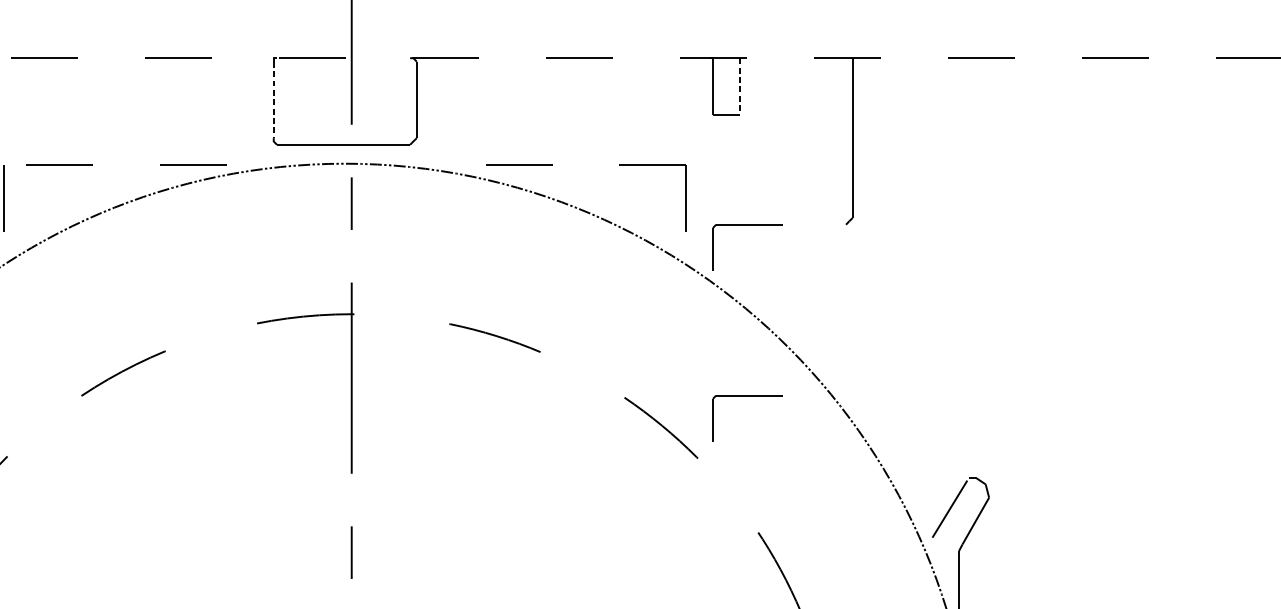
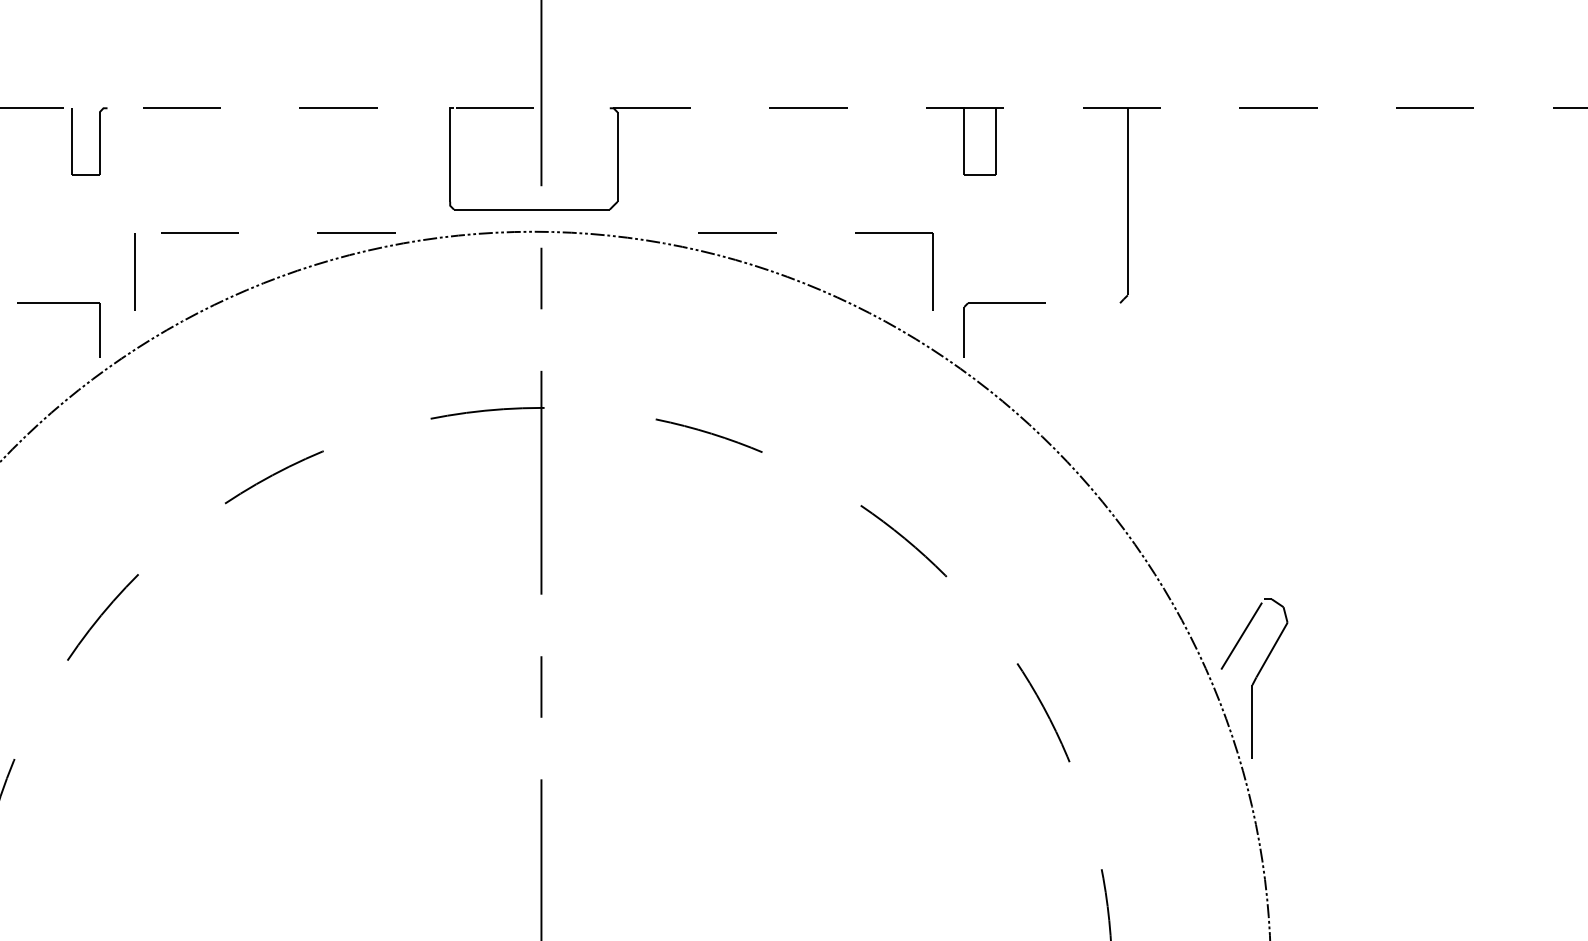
line: (739, 86) -> (995, 141), dashed -> solid
line: (274, 100) -> (450, 157), dashed -> solid
part: (747, 395) -> (1004, 503), removed

